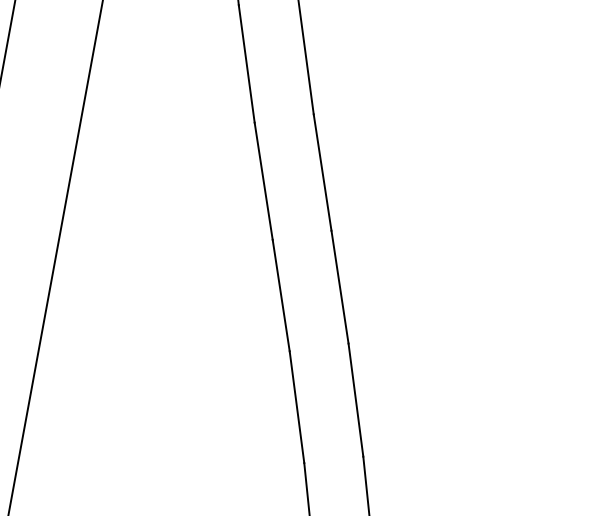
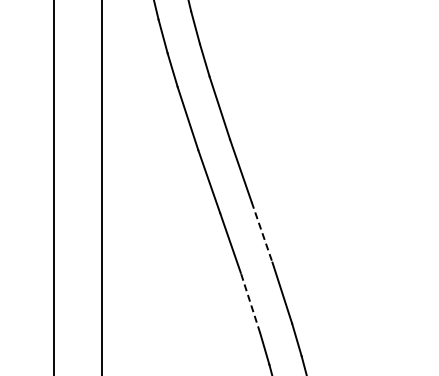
line: (340, 287) -> (262, 232), solid -> dashed
line: (297, 406) -> (250, 302), solid -> dashed

